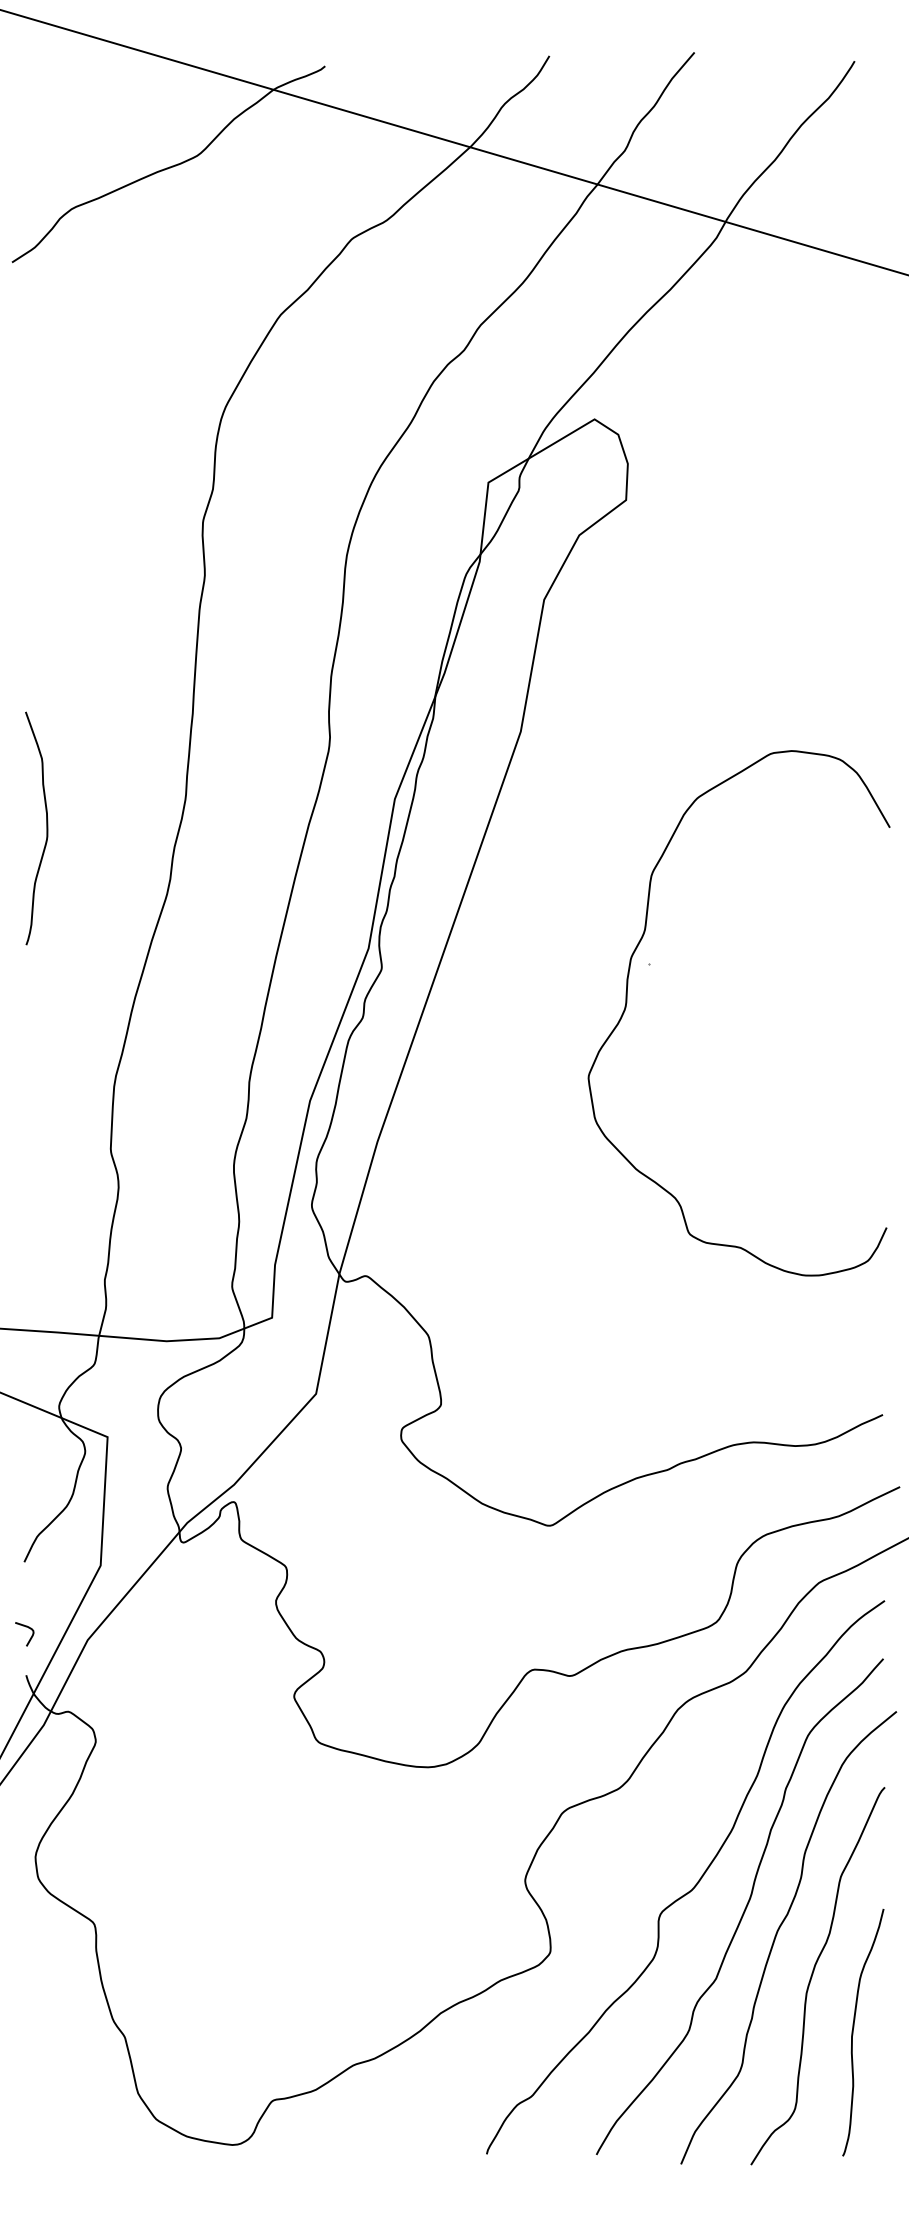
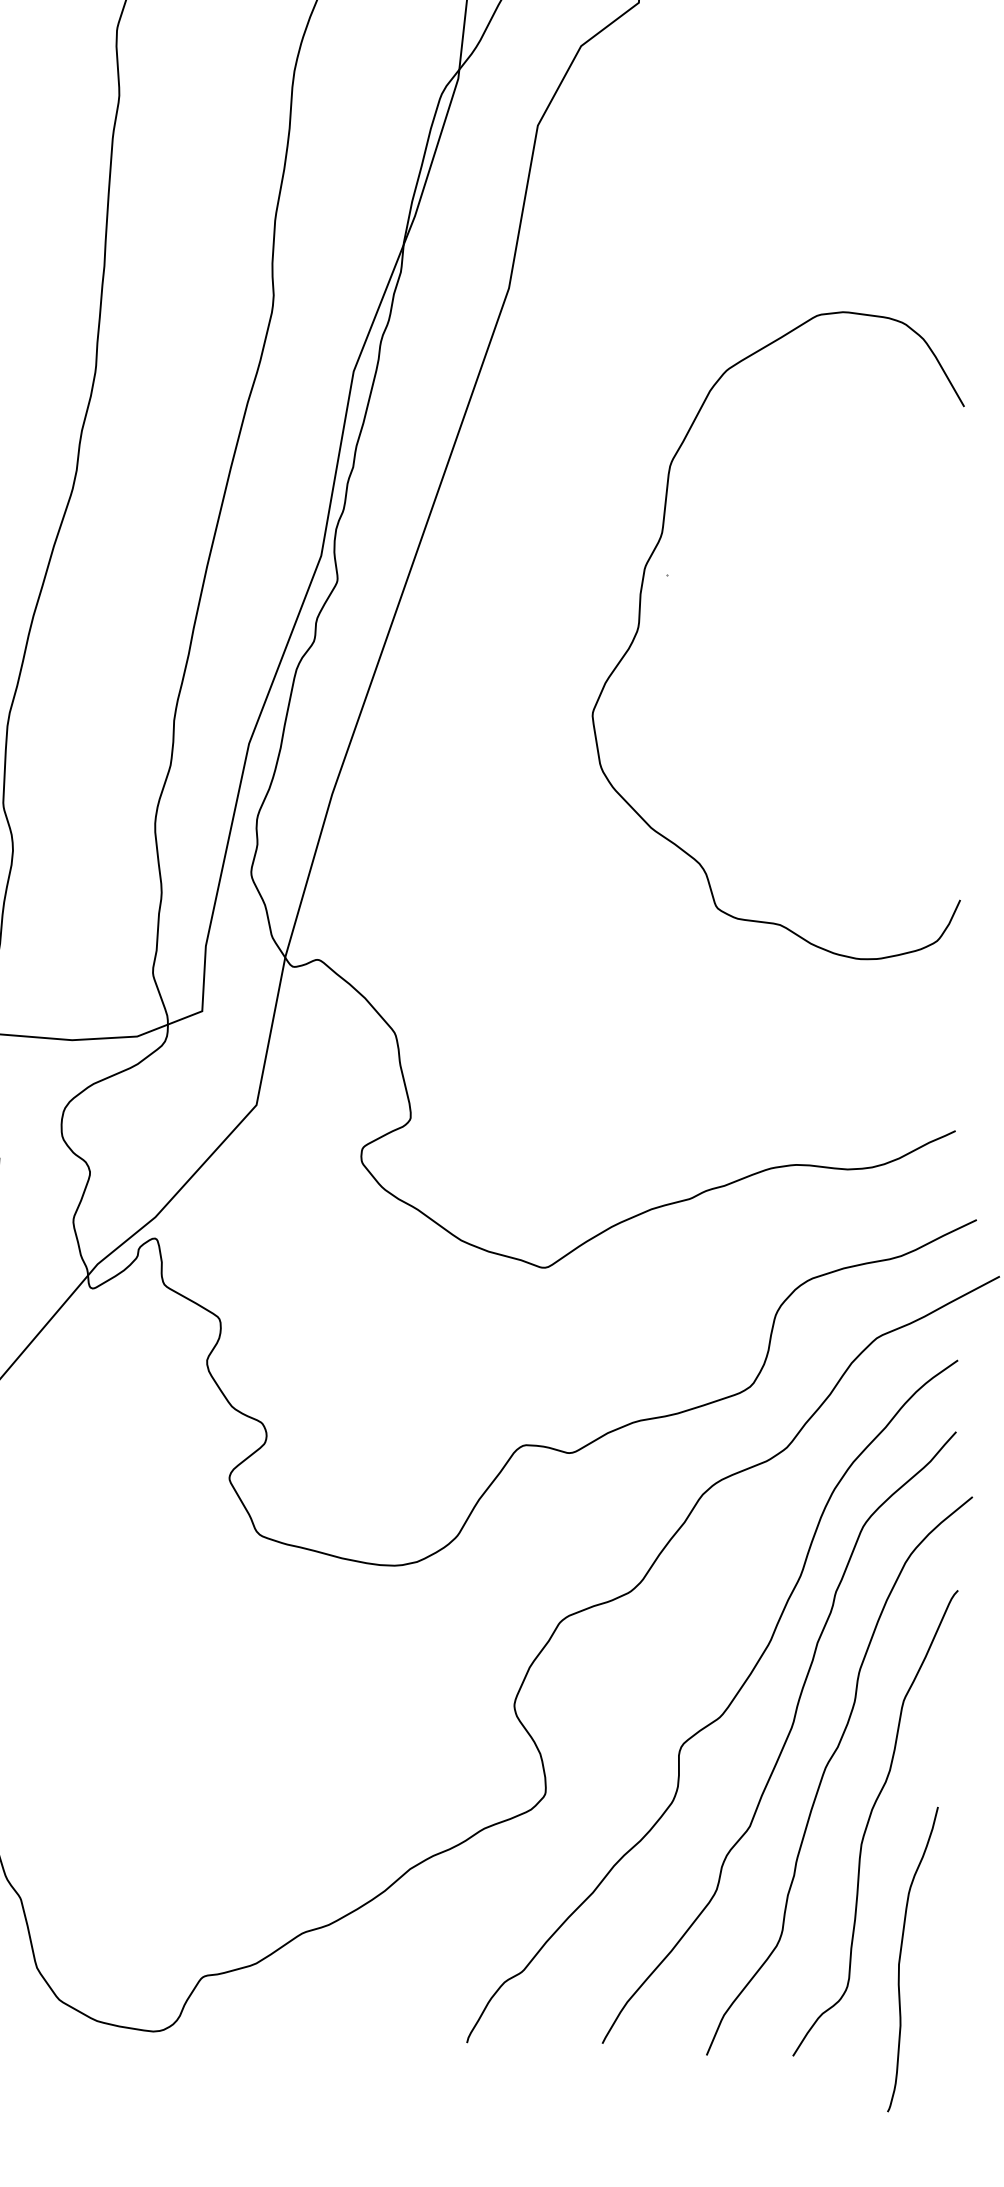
curve: (853, 2032) -> (900, 1959), moved

